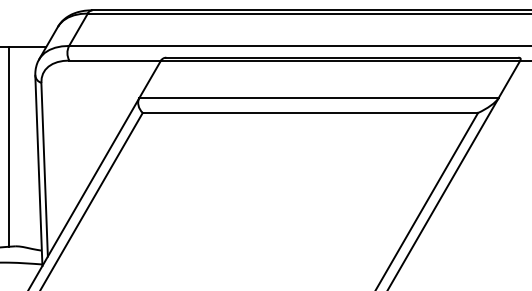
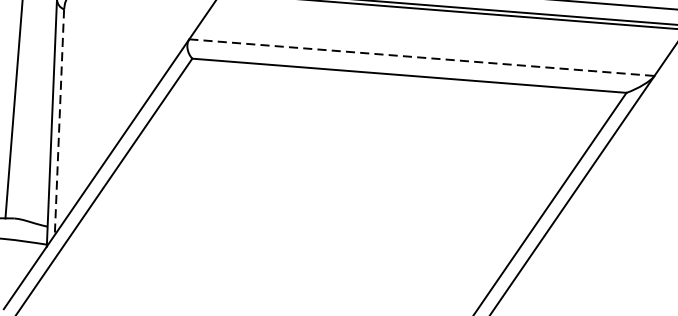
line: (318, 98) -> (421, 57), solid -> dashed
line: (44, 169) -> (59, 121), solid -> dashed

